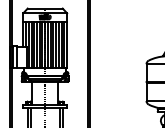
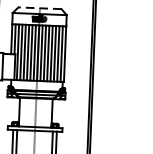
line: (45, 8) -> (40, 8), solid -> dashed

